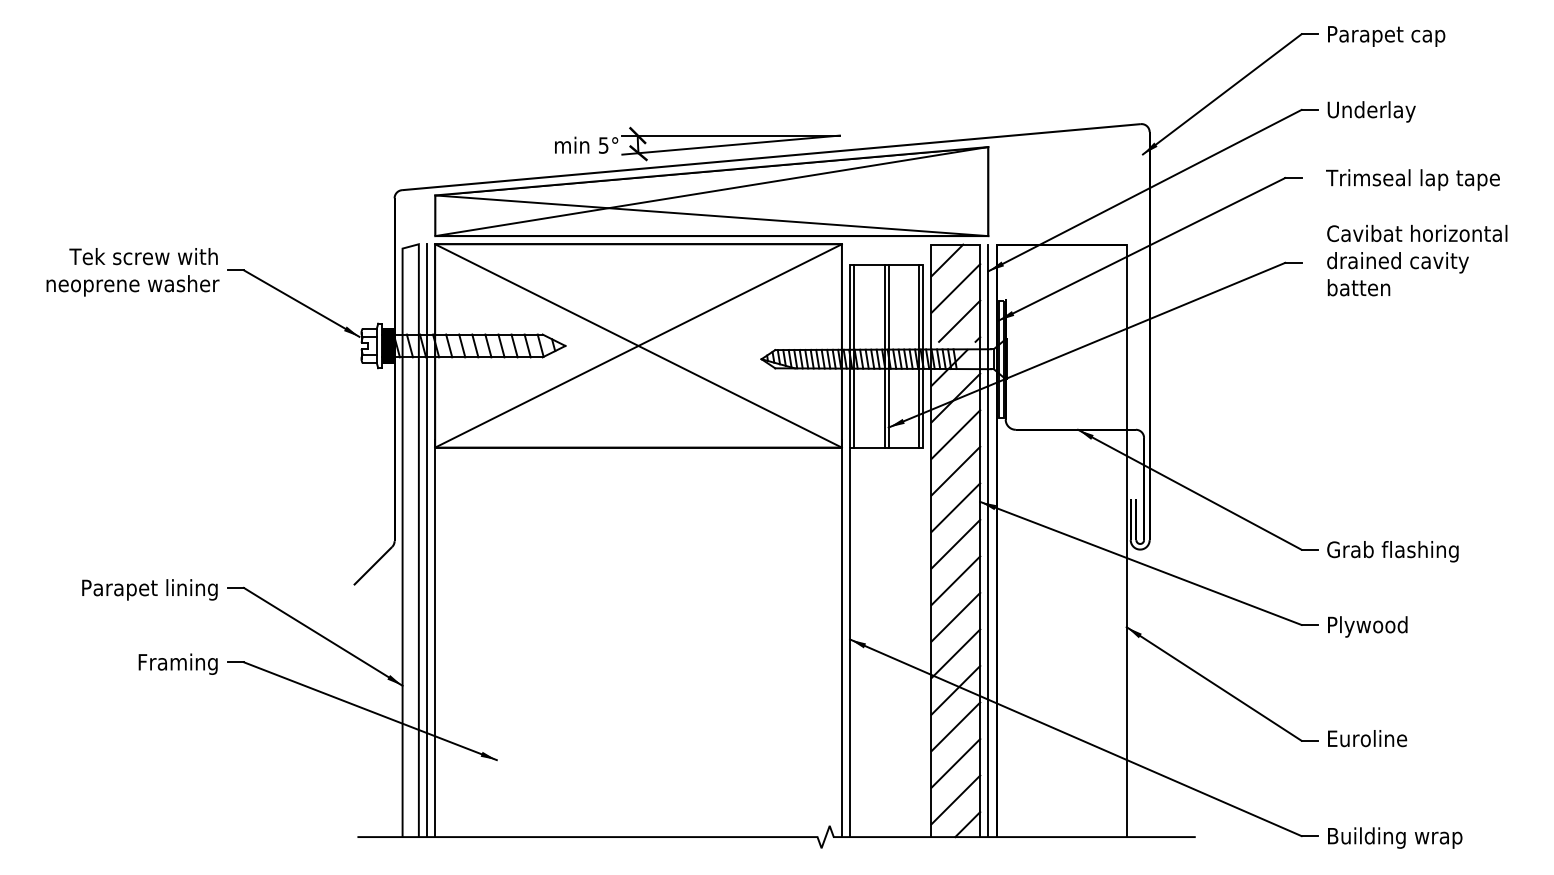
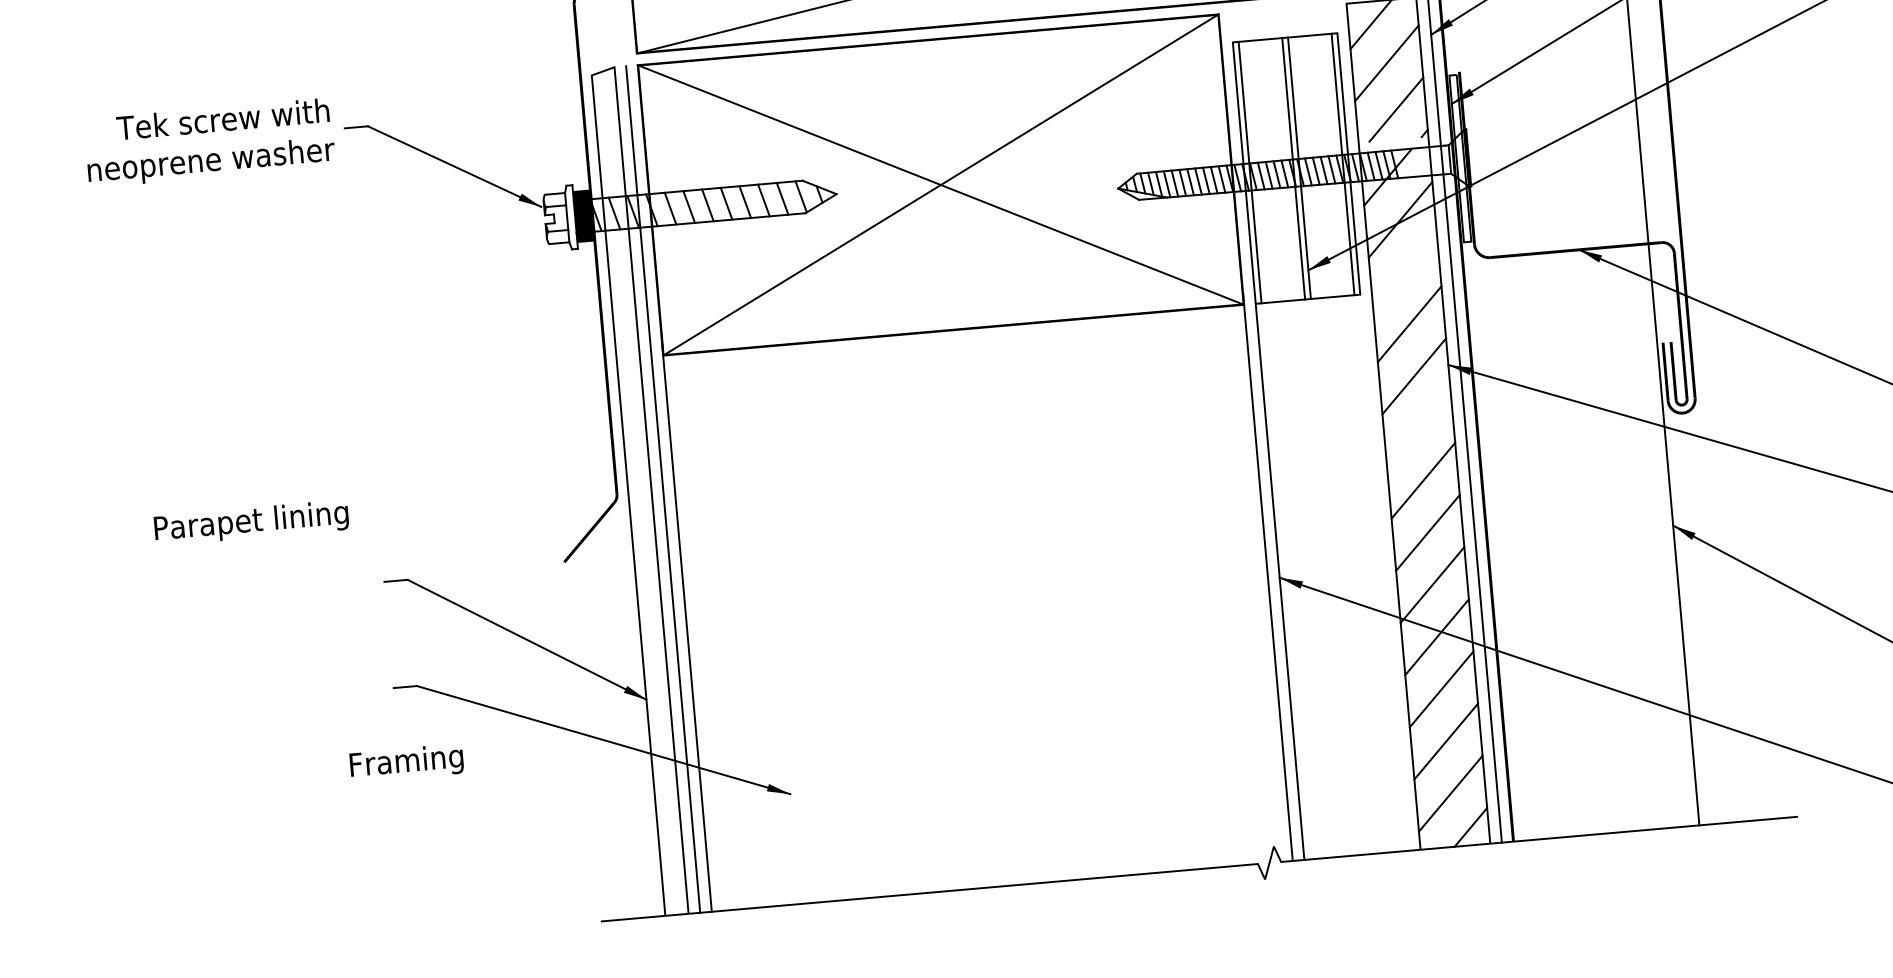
line: (955, 434) -> (1404, 271), removed
line: (955, 543) -> (1418, 427), removed
text: (149, 589) -> (250, 522), moved
text: (177, 663) -> (405, 762), moved

